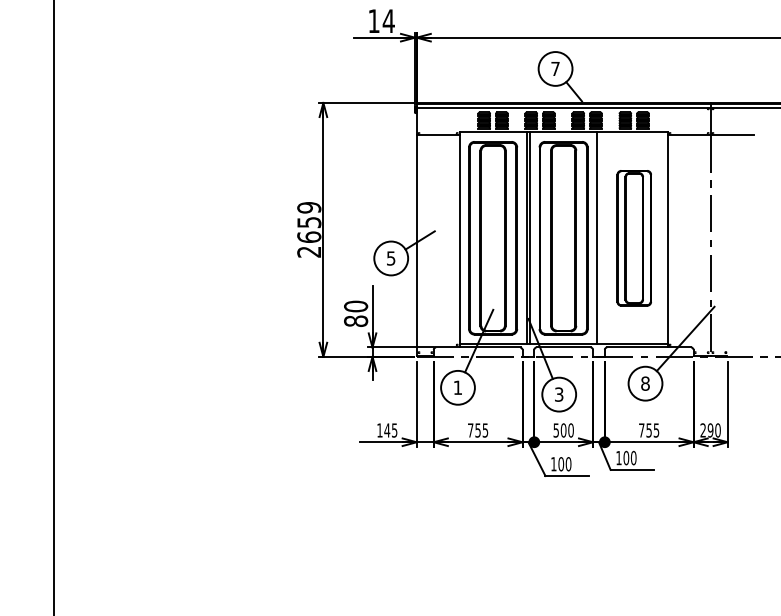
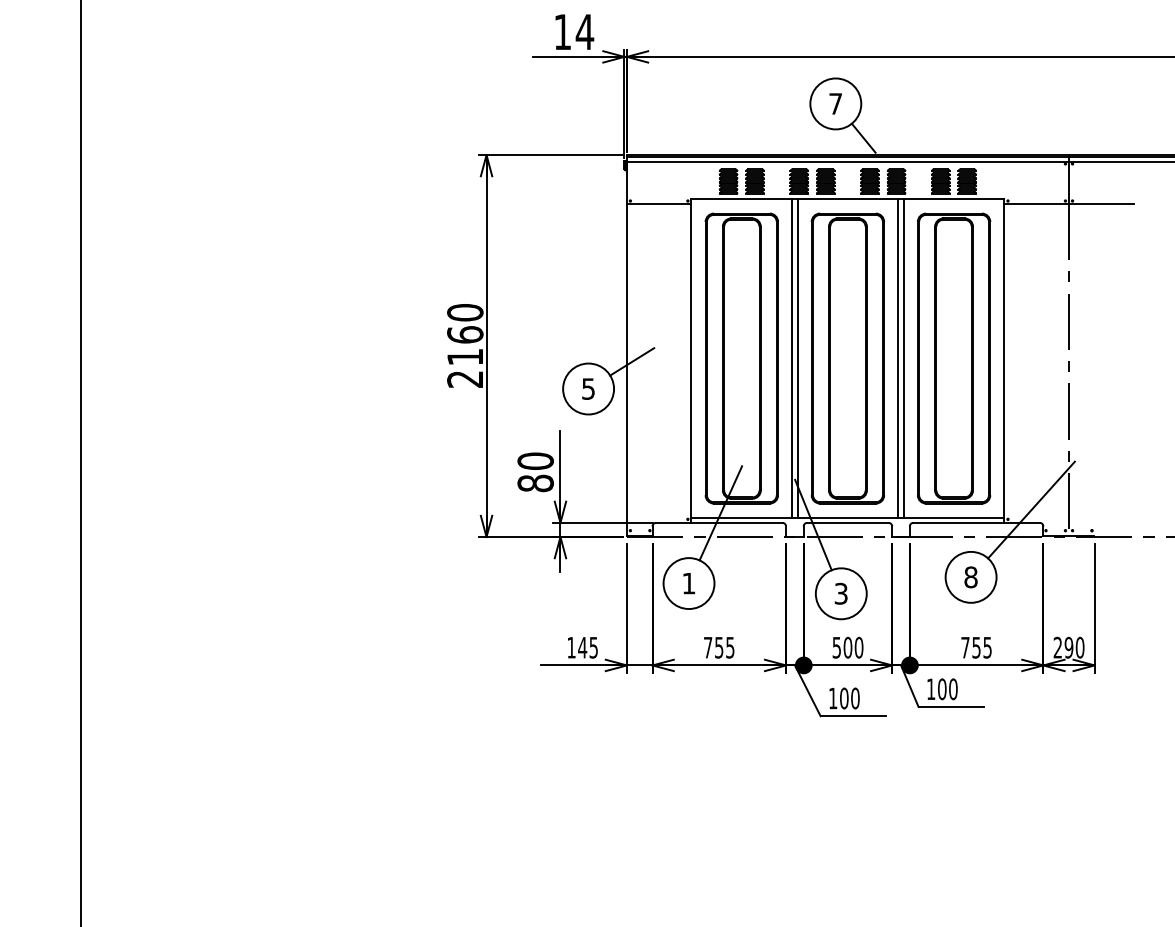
text: (309, 222) -> (465, 334), 2659 -> 2160
line: (600, 237) -> (903, 357), added
part: (634, 238) -> (954, 358), size x1.43

